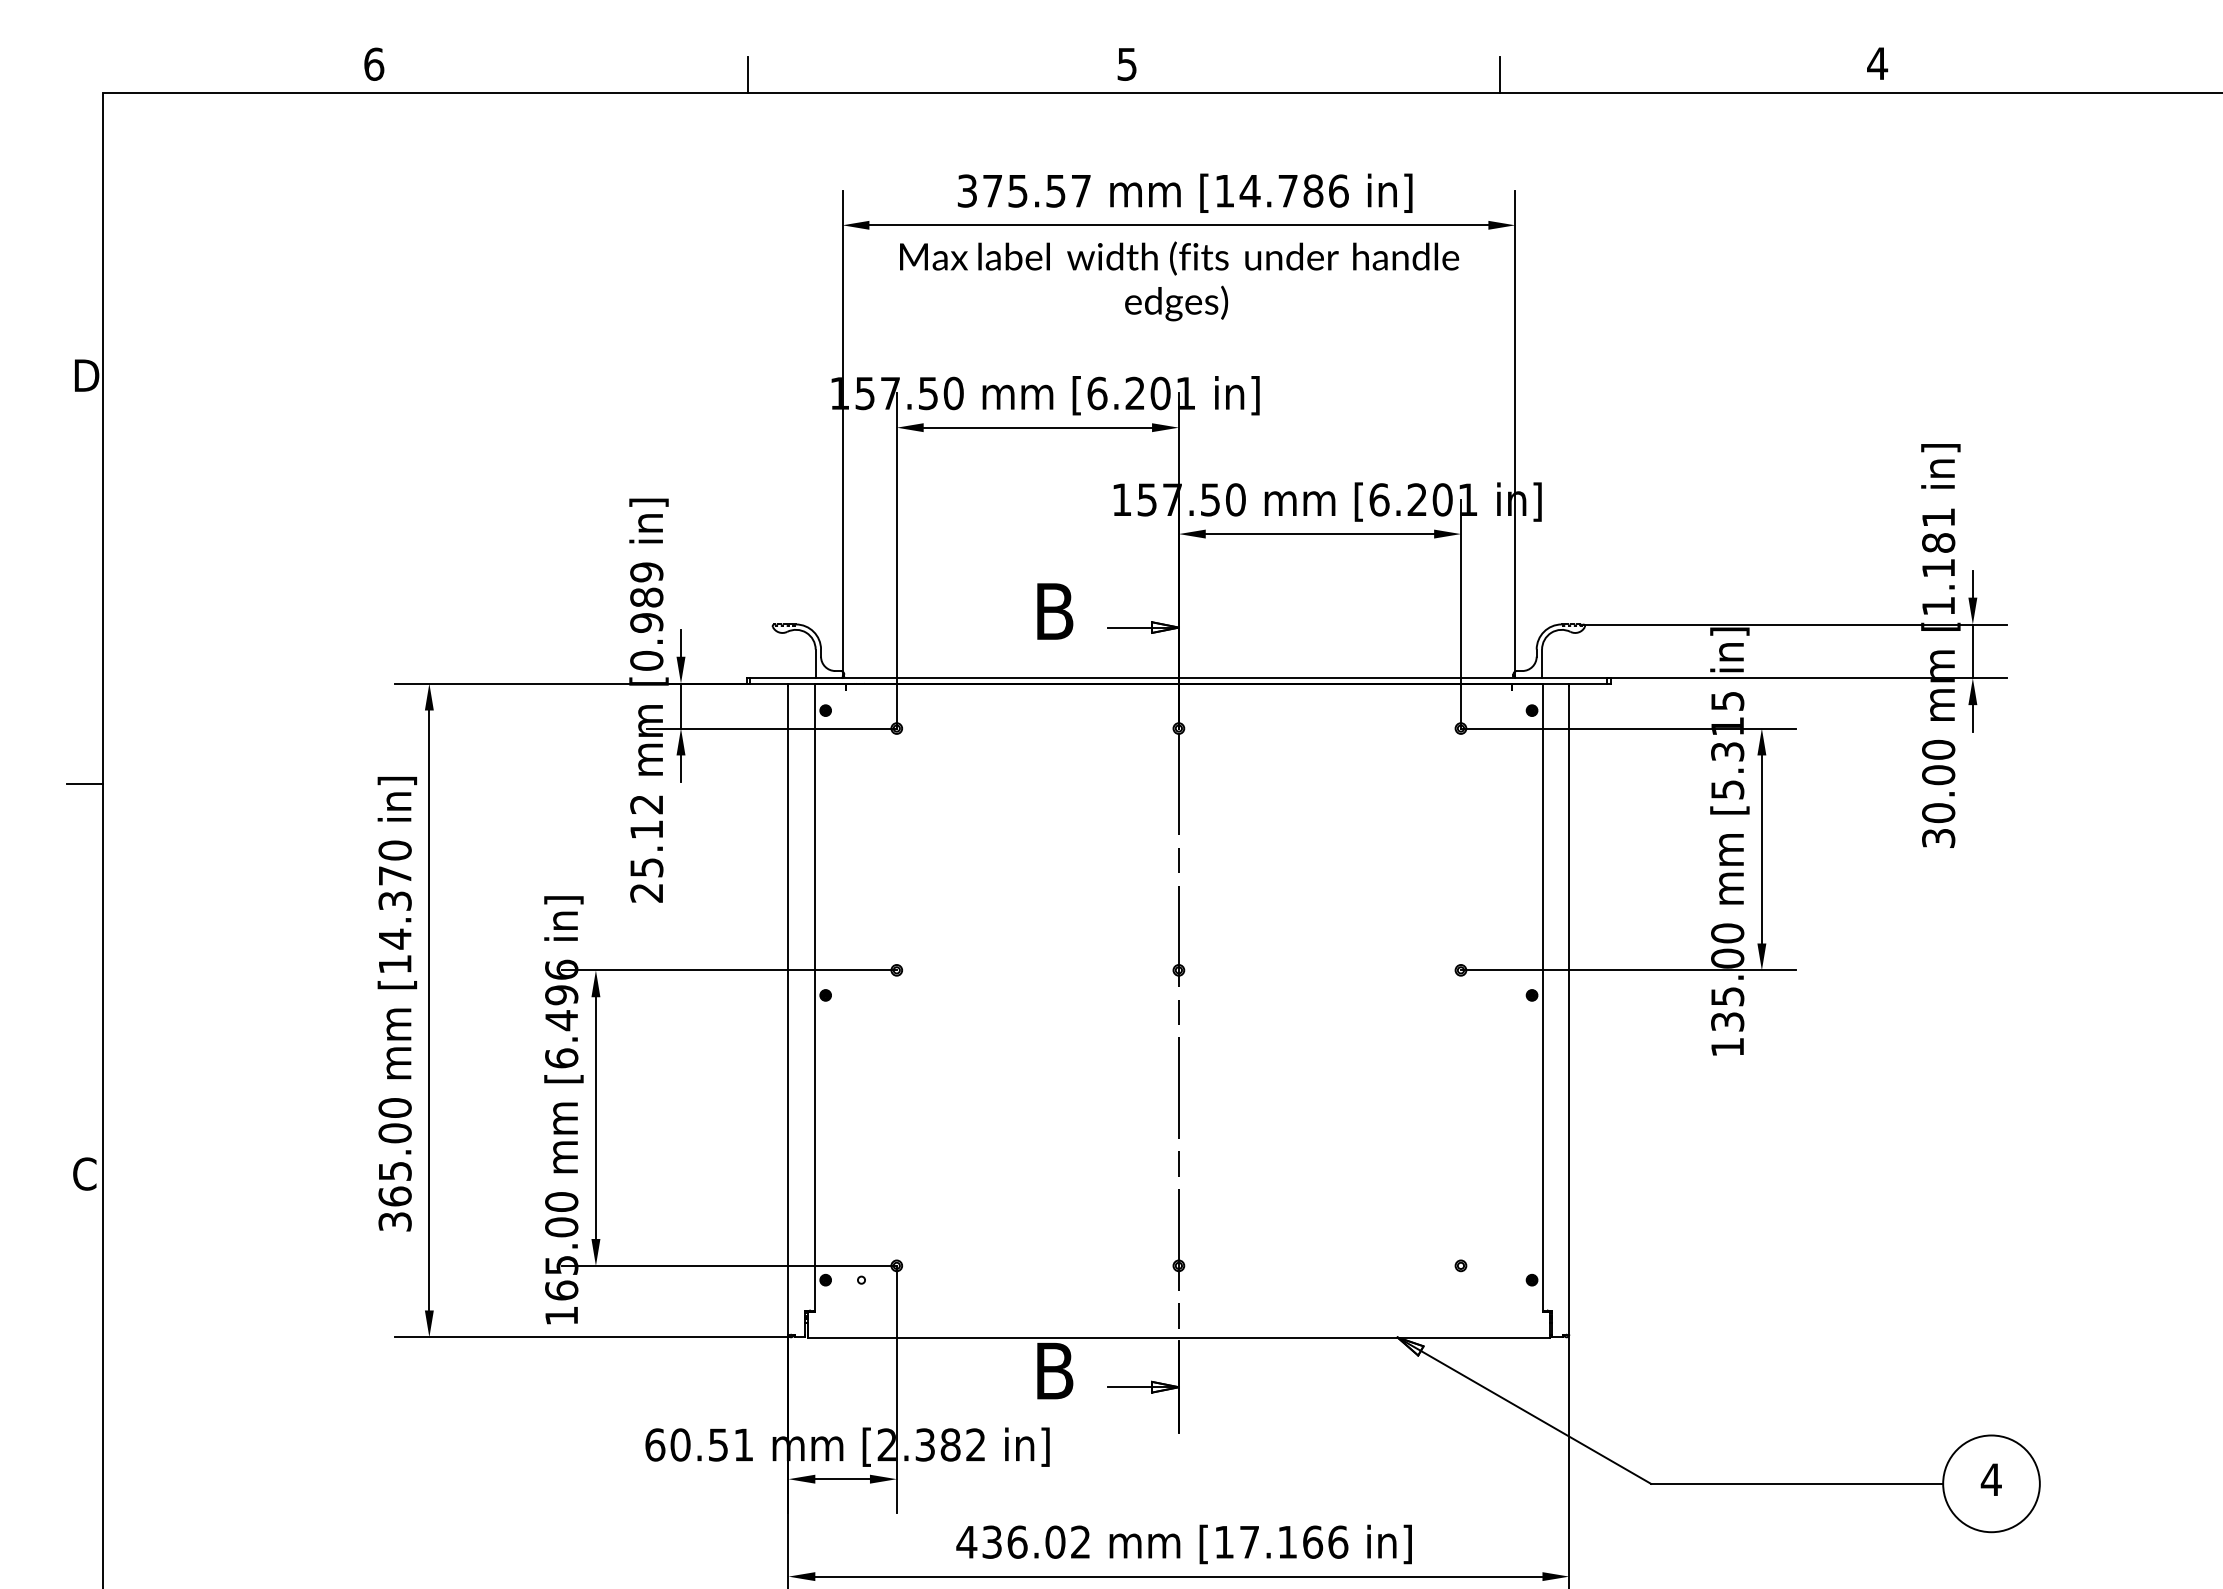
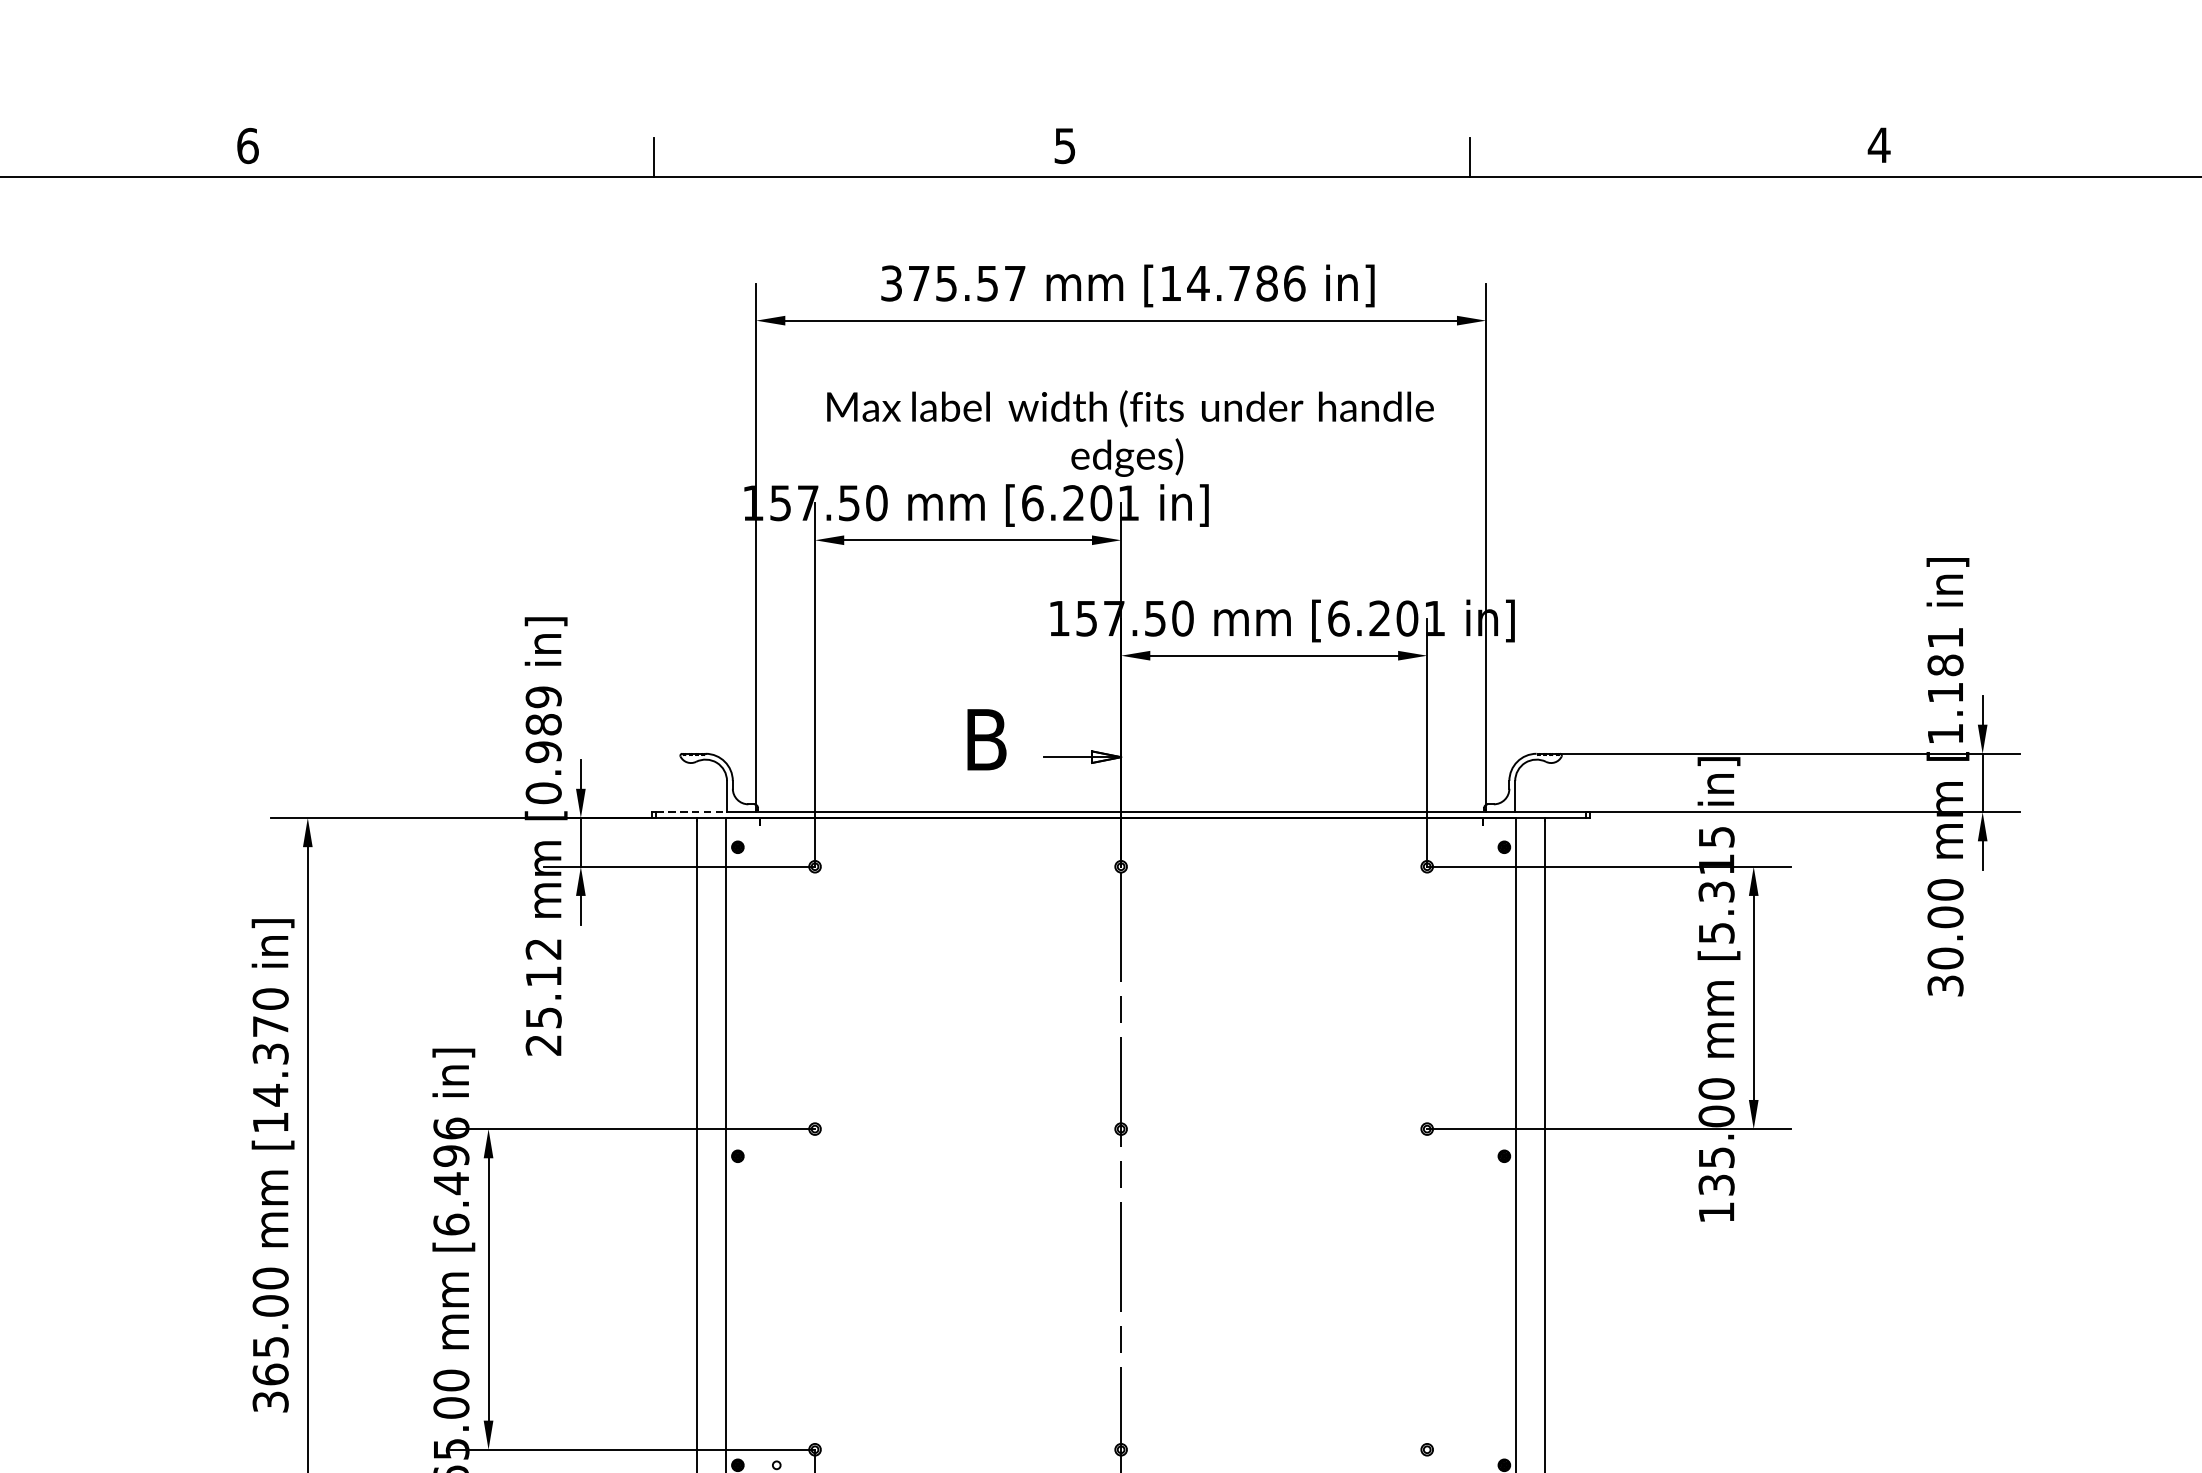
text: (1179, 281) -> (1130, 433), moved
line: (783, 678) -> (692, 812), solid -> dashed

